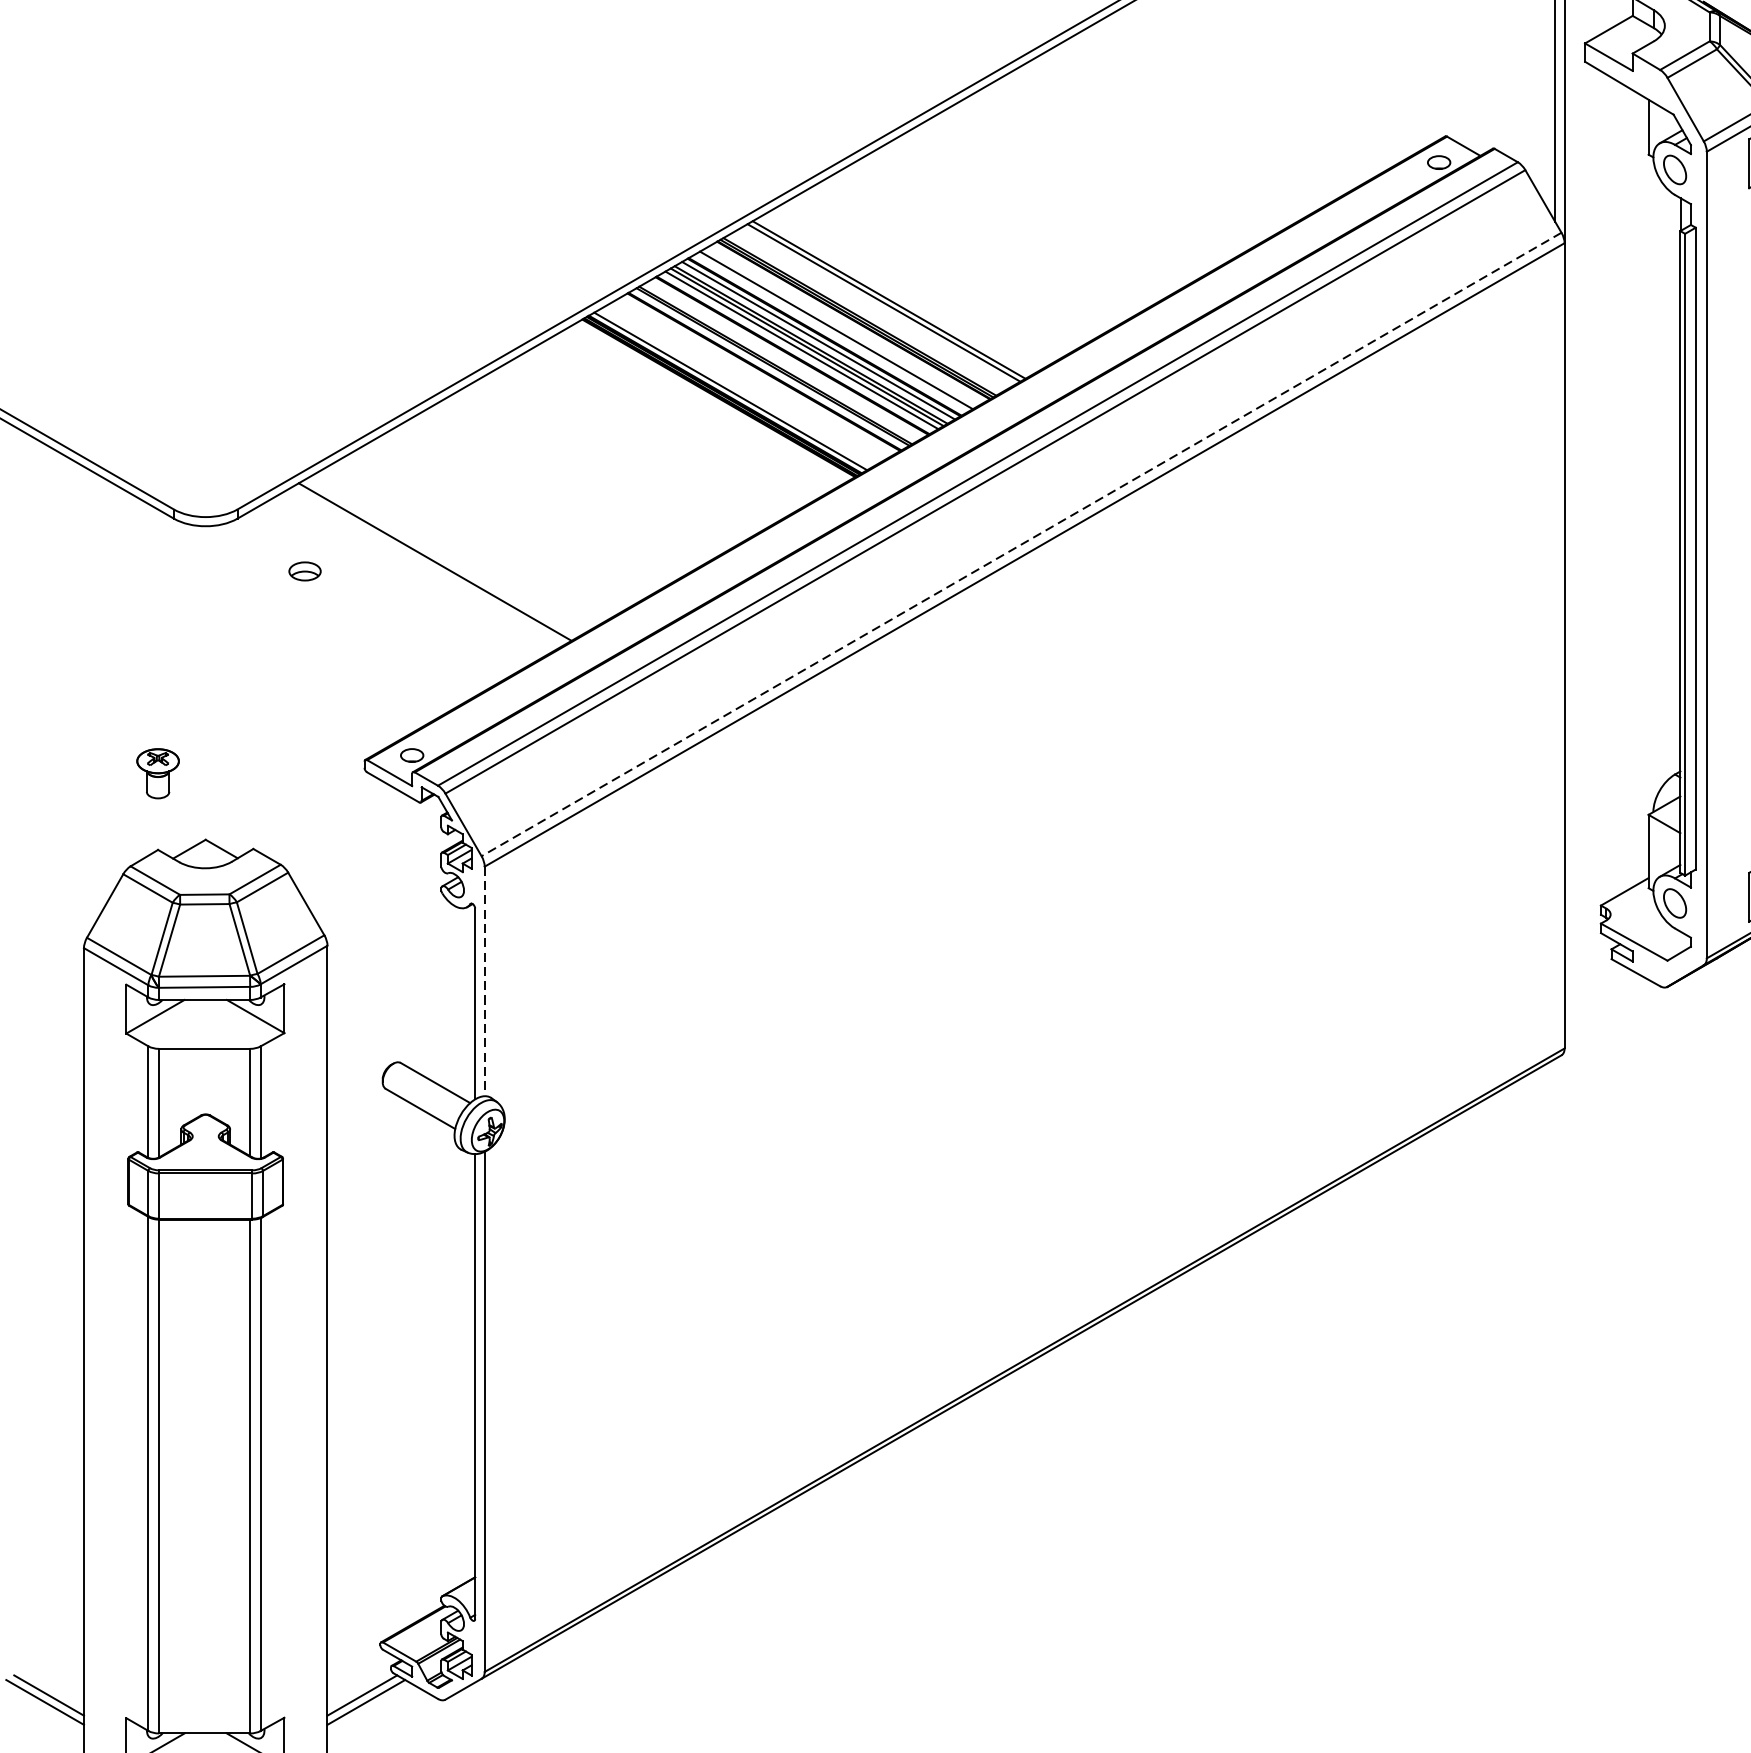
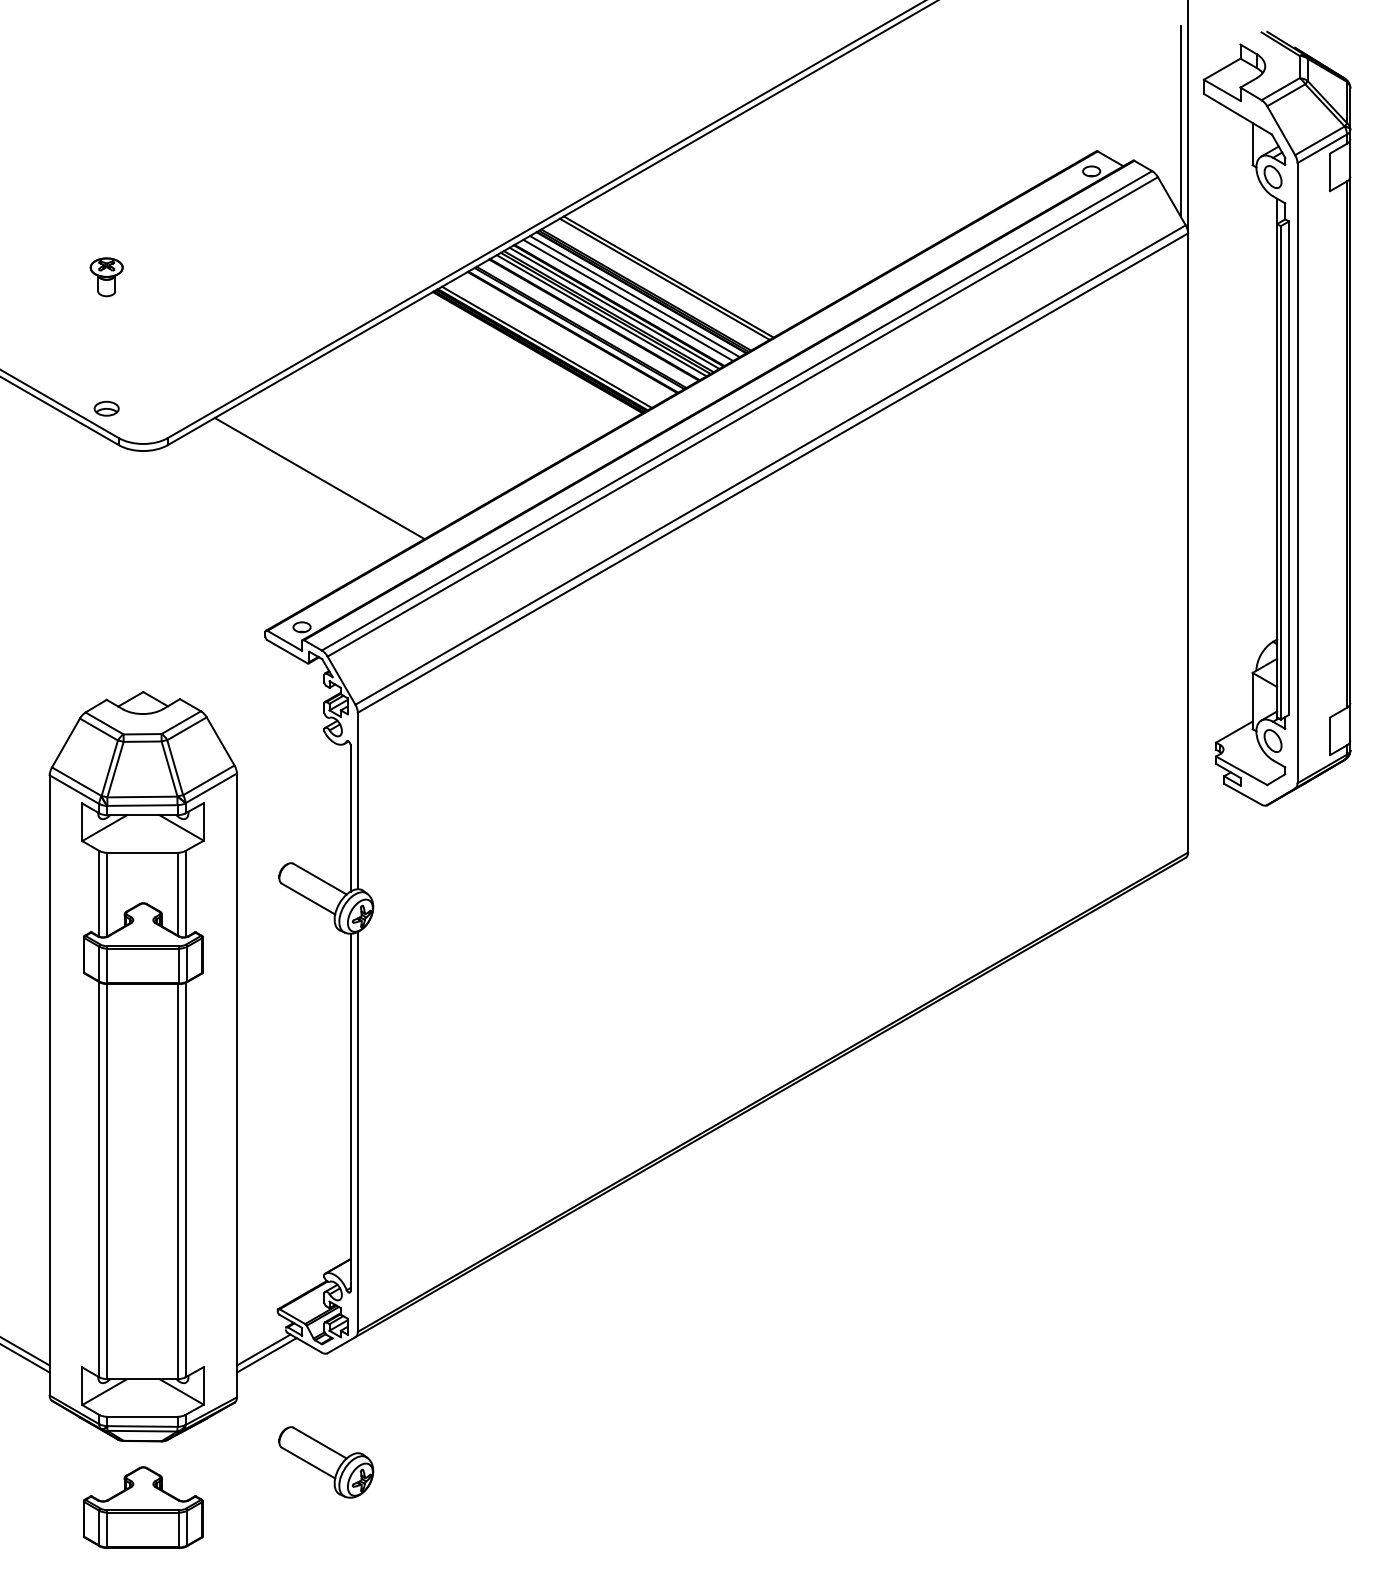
line: (844, 325) -> (634, 296), added
line: (1021, 545) -> (770, 465), dashed -> solid
part: (304, 571) -> (106, 408), moved
part: (157, 773) -> (106, 277), moved
line: (484, 982) -> (357, 801), dashed -> solid

